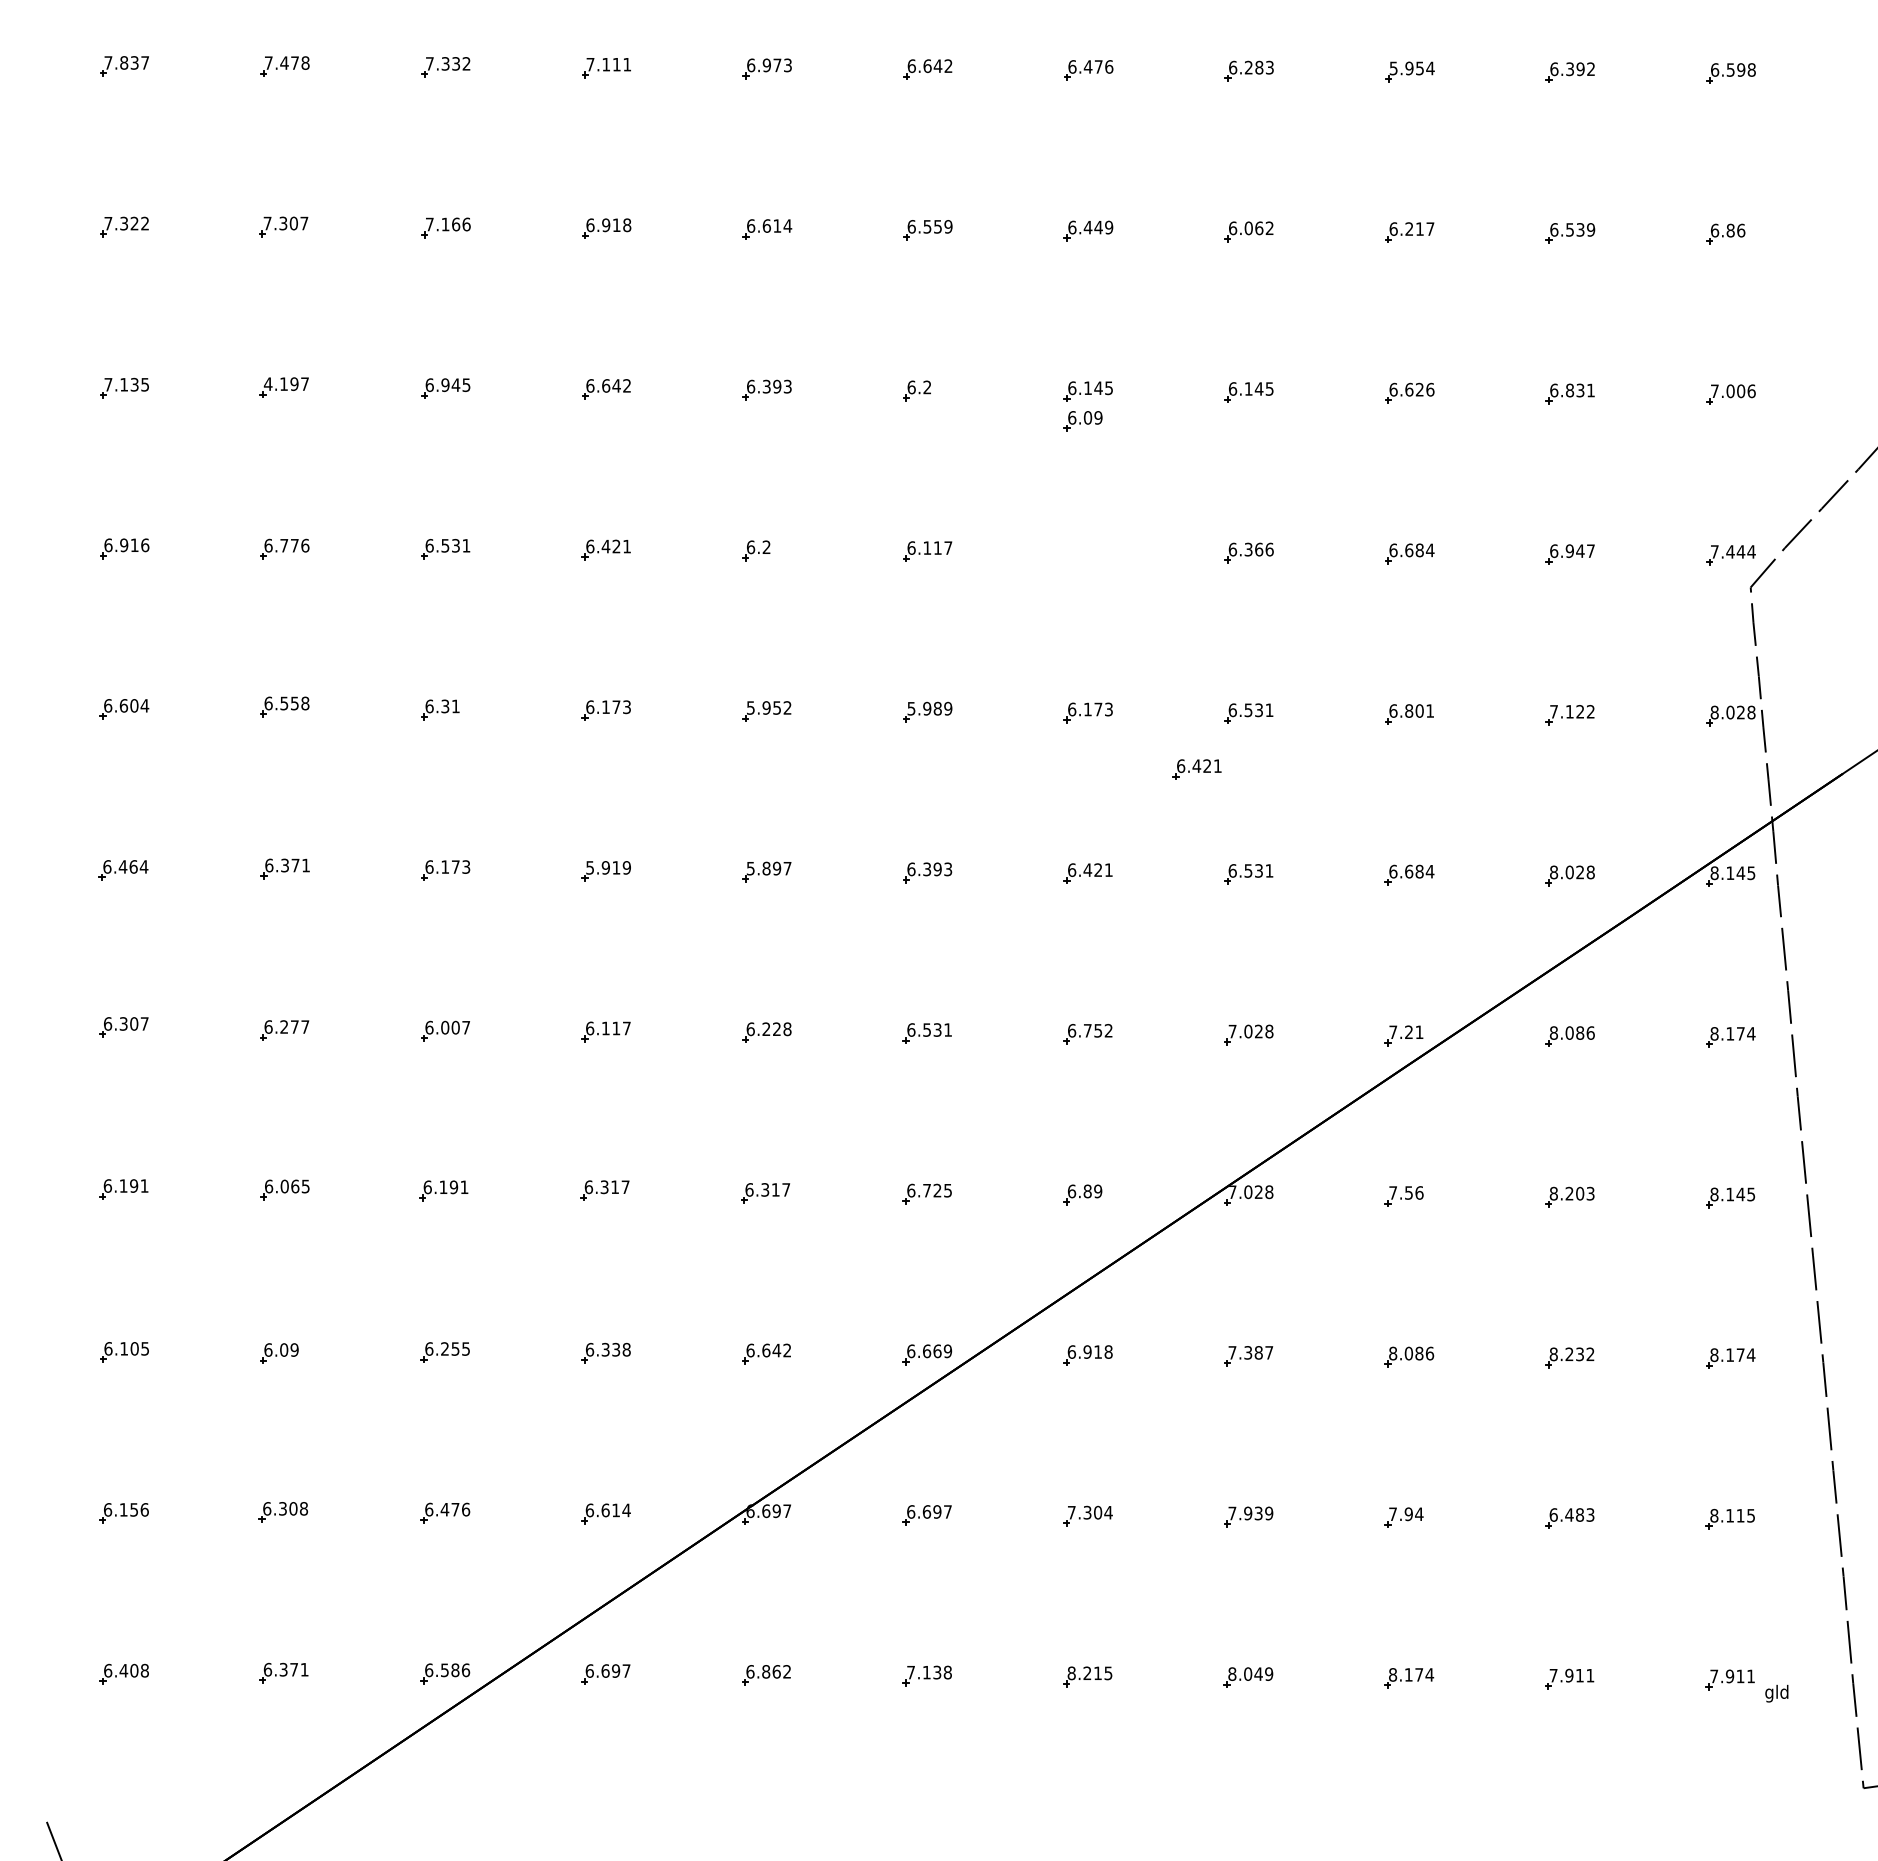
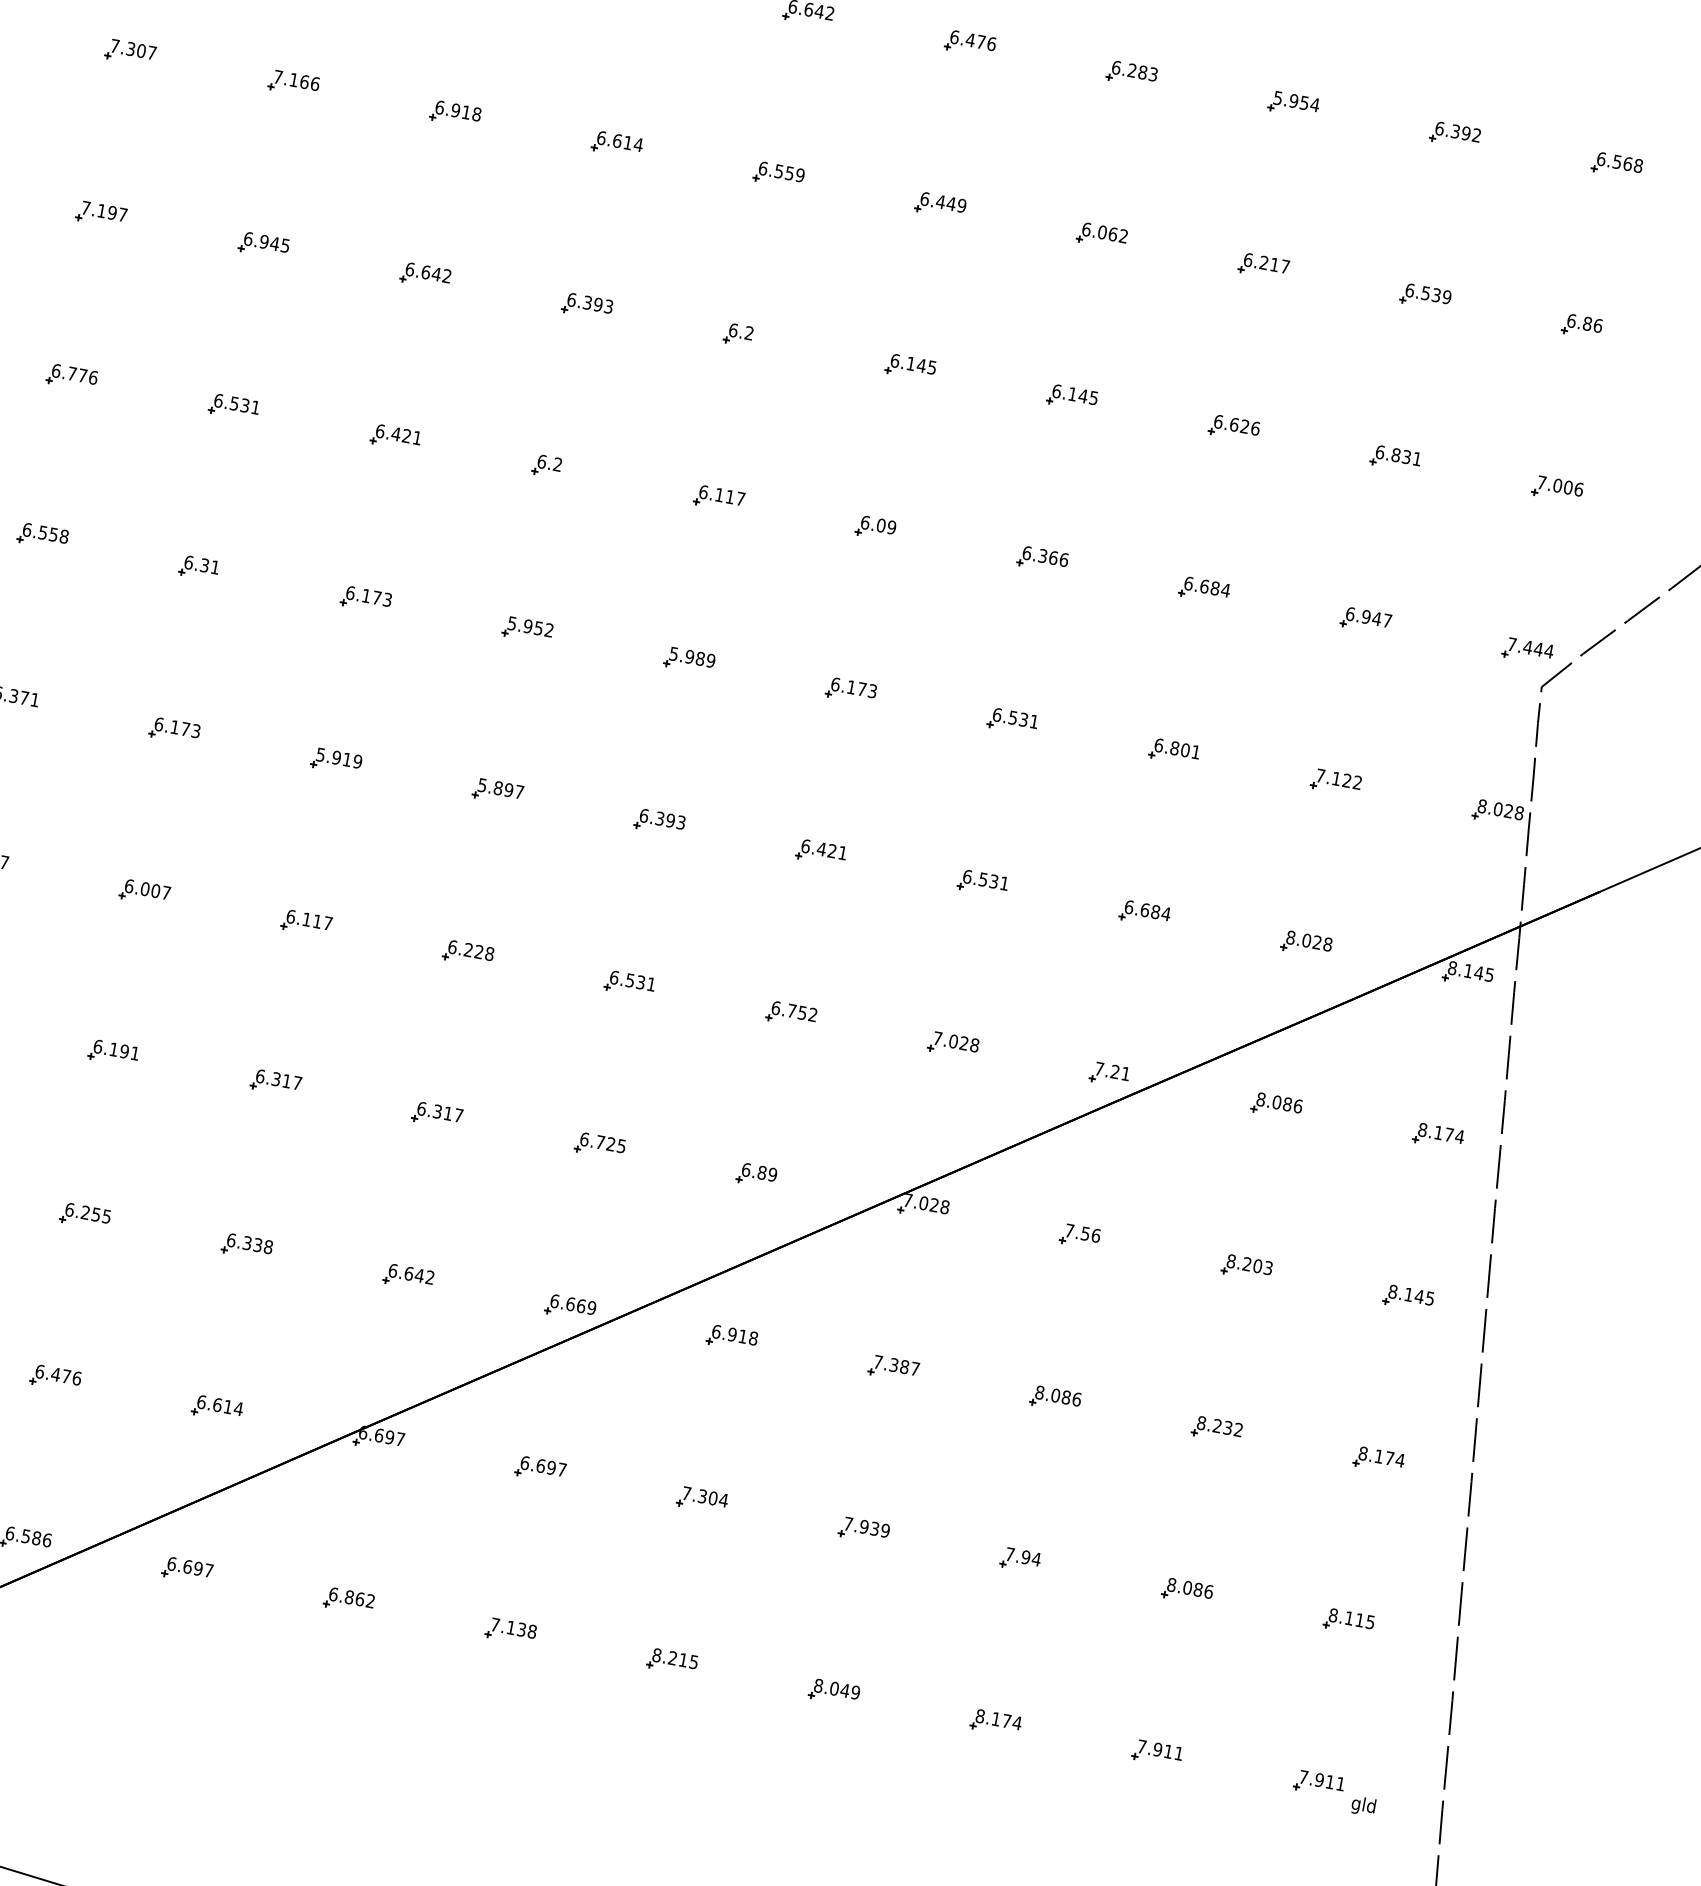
text: (1741, 69) -> (1628, 163), 6.598 -> 6.568
text: (267, 383) -> (85, 207), 4.197 -> 7.197
part: (1082, 421) -> (875, 528), moved
part: (1196, 769) -> (949, 767), removed
text: (1571, 1514) -> (1189, 1587), 6.483 -> 8.086

